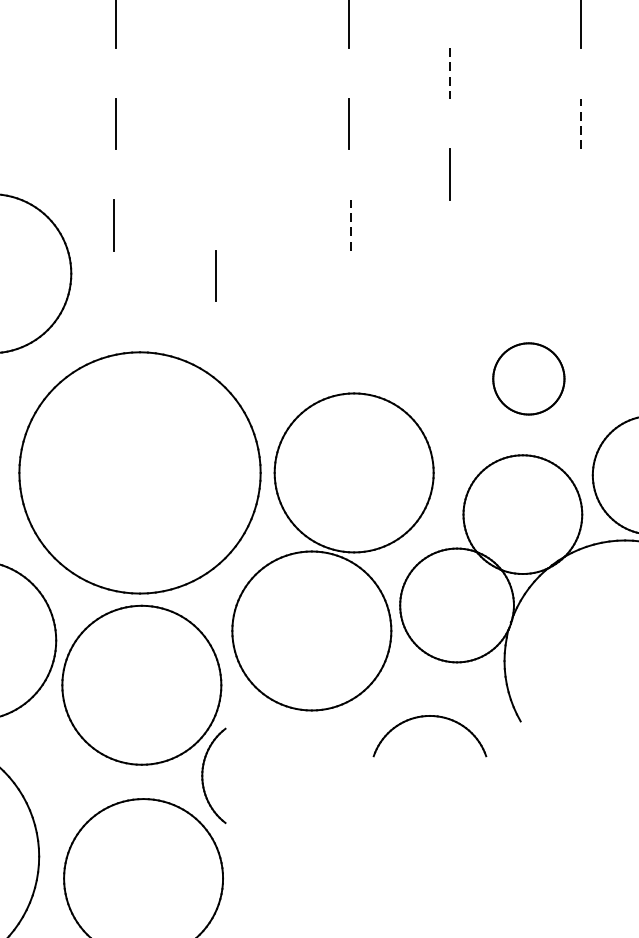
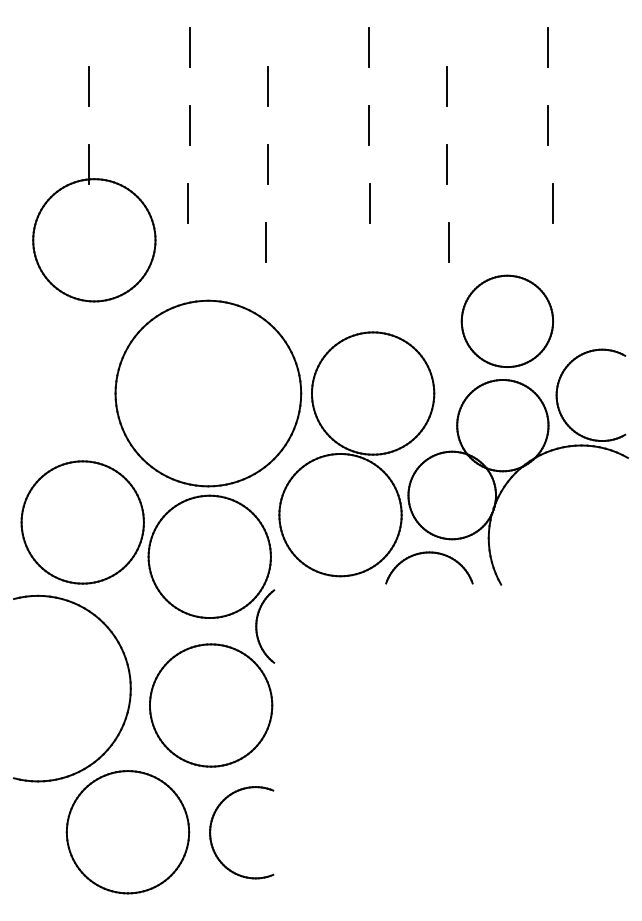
line: (216, 72) -> (267, 85), added
line: (449, 73) -> (446, 86), dashed -> solid
line: (580, 124) -> (547, 125), dashed -> solid
line: (216, 173) -> (267, 163), added
line: (587, 224) -> (552, 202), added
line: (350, 225) -> (370, 203), dashed -> solid
line: (452, 275) -> (448, 241), added
part: (528, 377) -> (507, 320), size x1.67
part: (430, 717) -> (429, 553), moved

